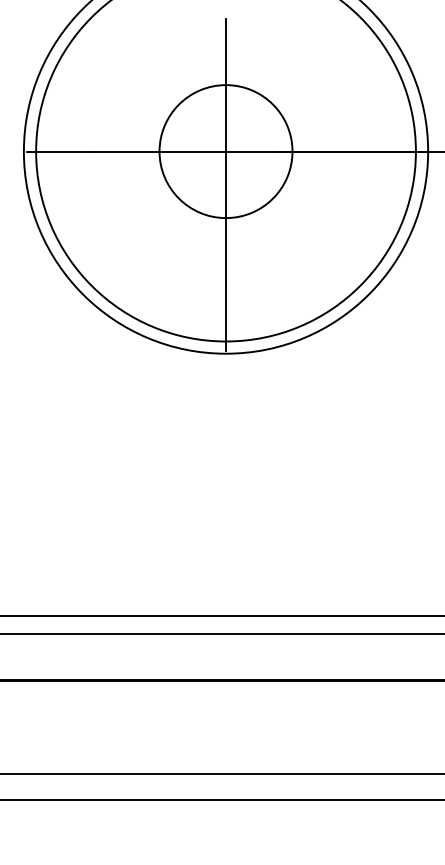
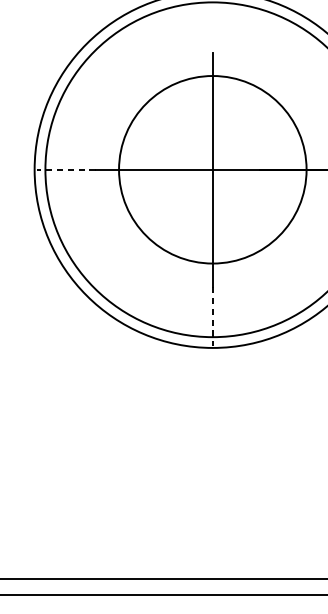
line: (59, 151) -> (66, 169), solid -> dashed
circle: (225, 151) -> (212, 169), size x1.6
line: (226, 318) -> (213, 316), solid -> dashed

